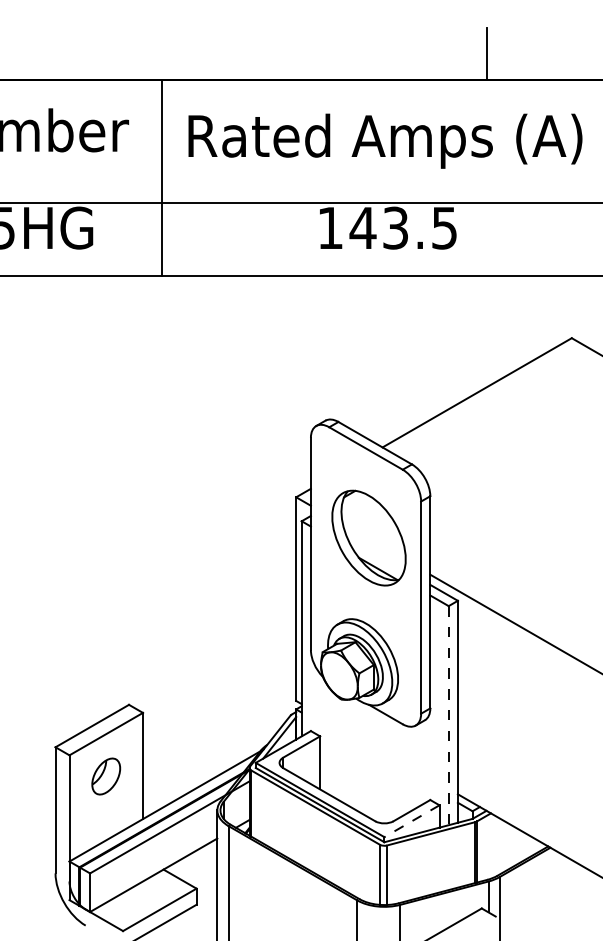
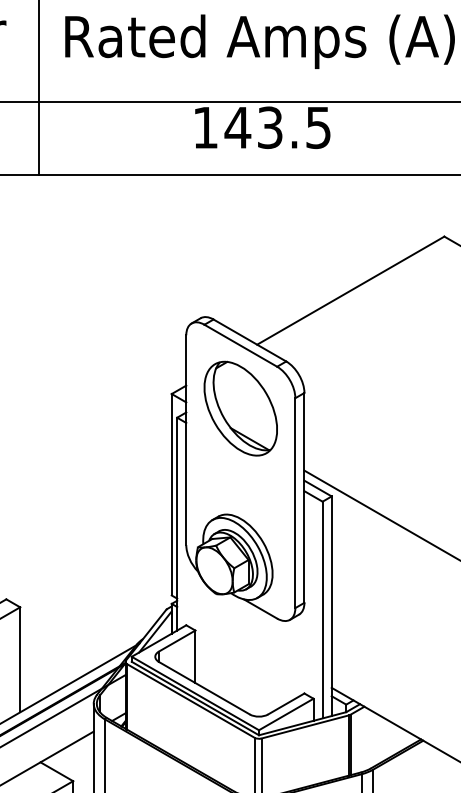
part: (368, 537) -> (240, 408), moved
line: (448, 715) -> (322, 609), dashed -> solid
line: (411, 821) -> (285, 714), dashed -> solid

